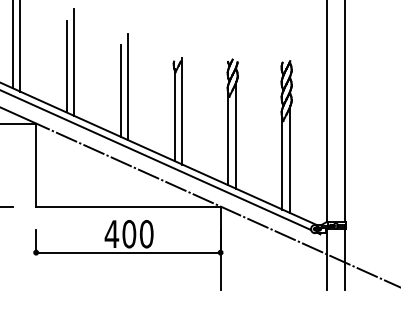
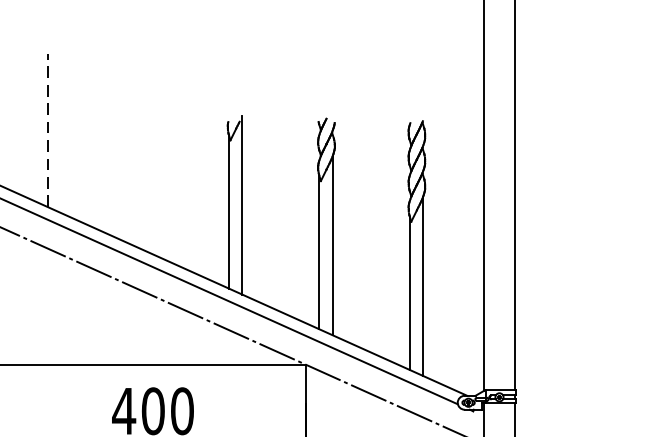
line: (74, 62) -> (61, 123), removed
line: (66, 66) -> (48, 130), solid -> dashed
line: (128, 86) -> (151, 163), removed
line: (120, 90) -> (138, 170), removed

